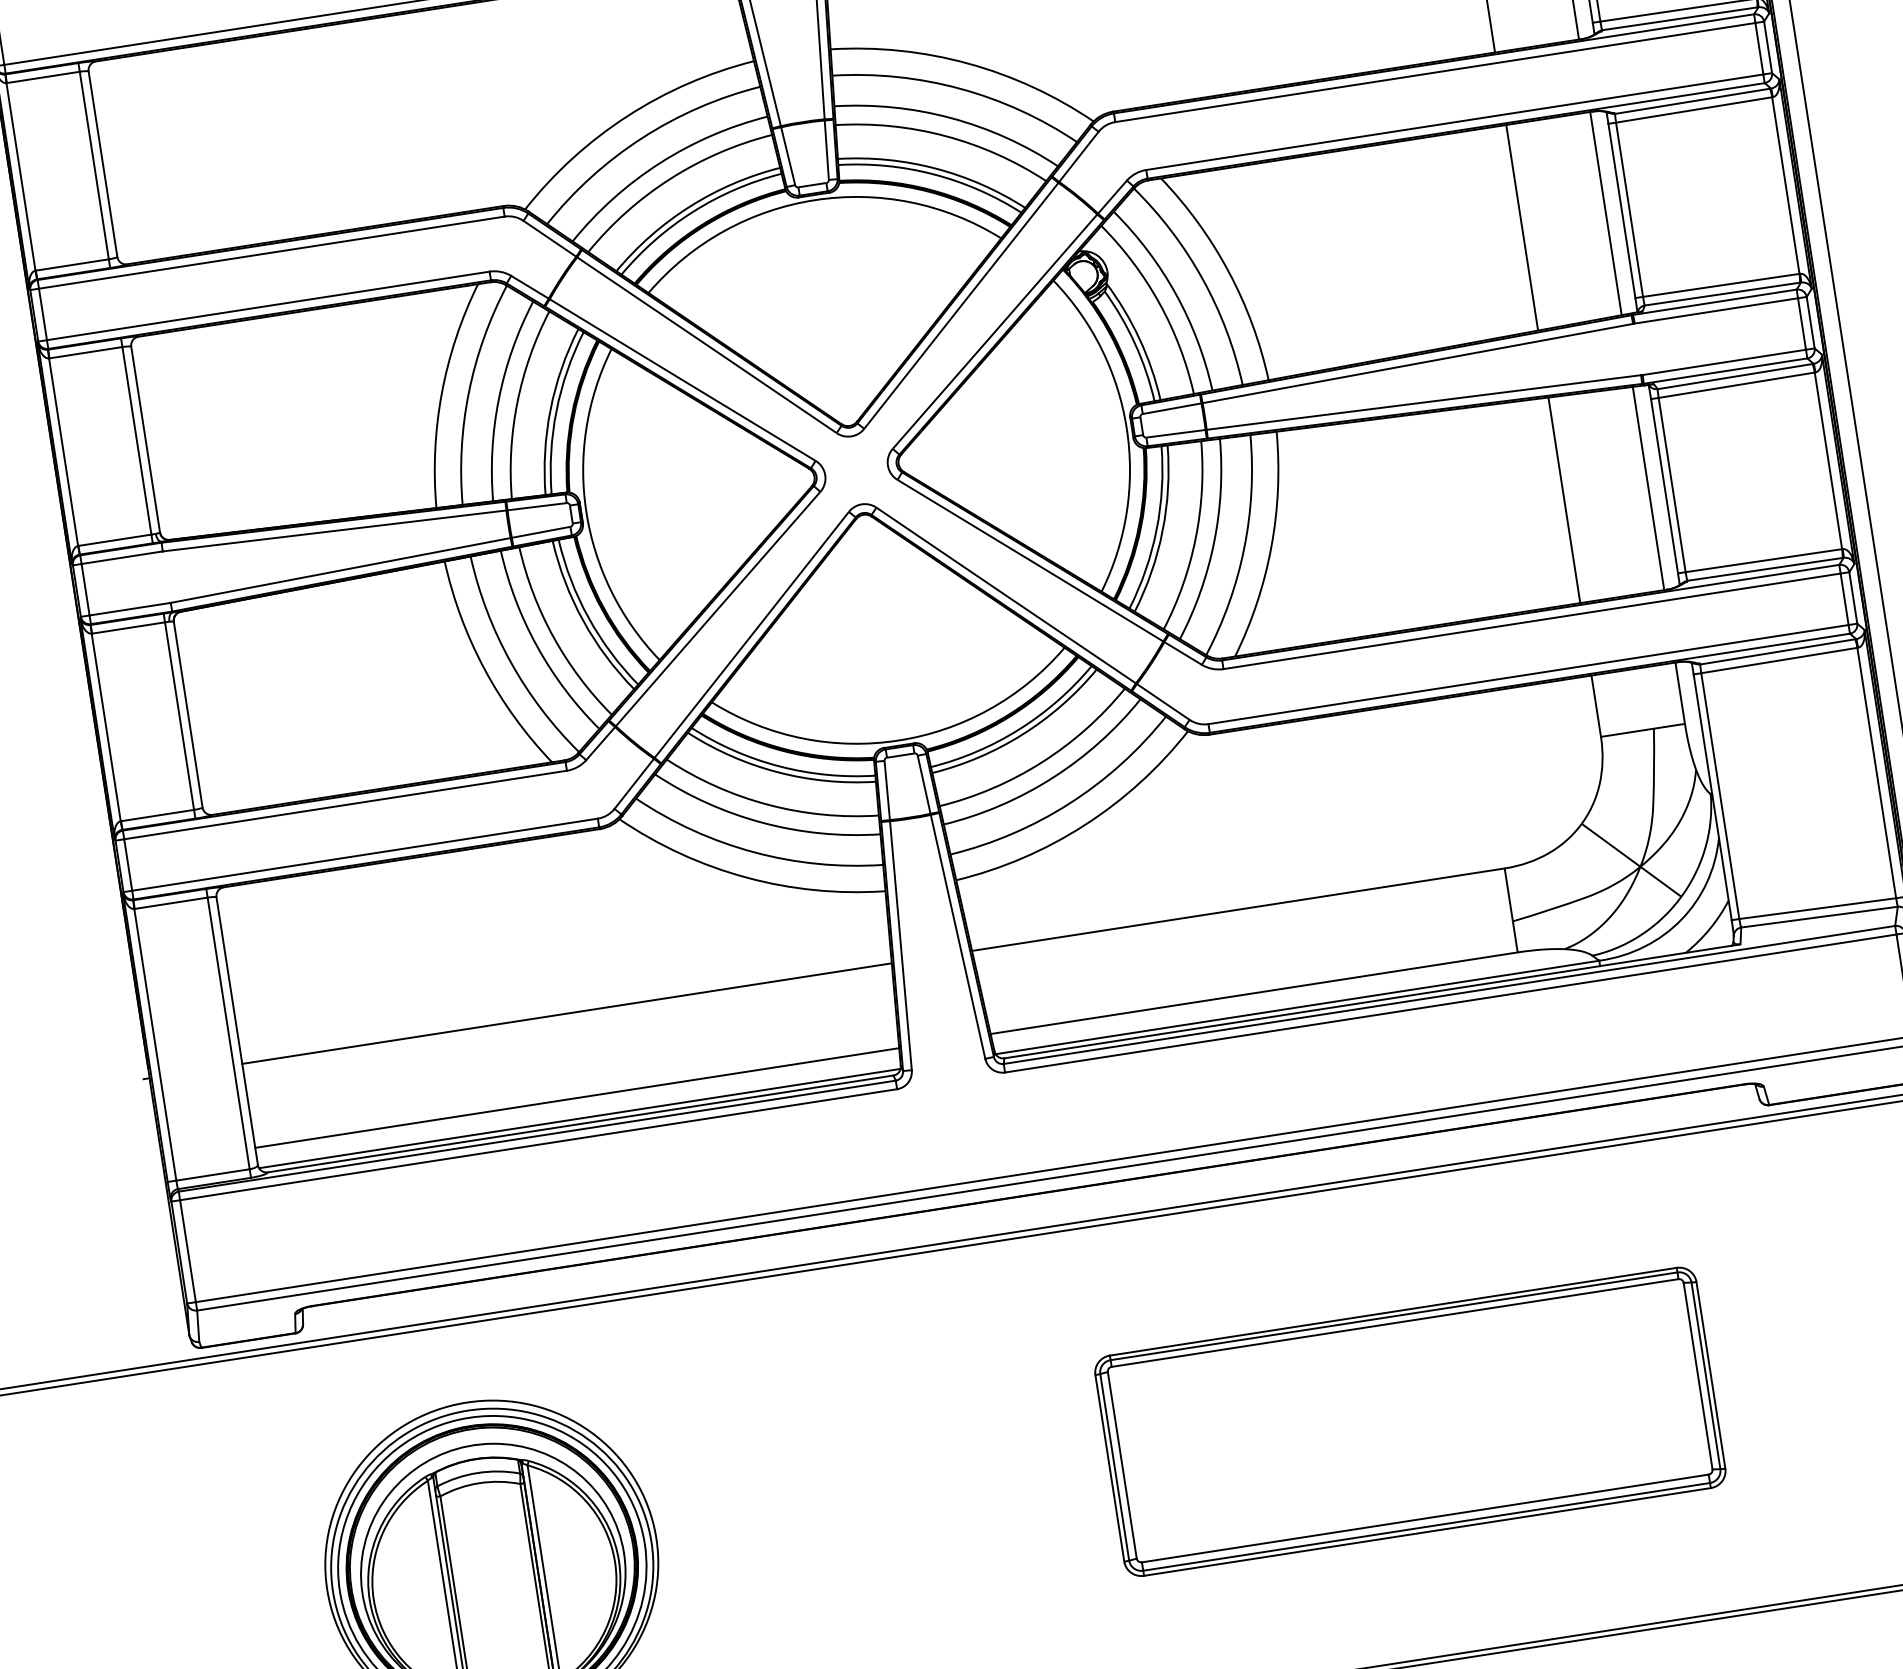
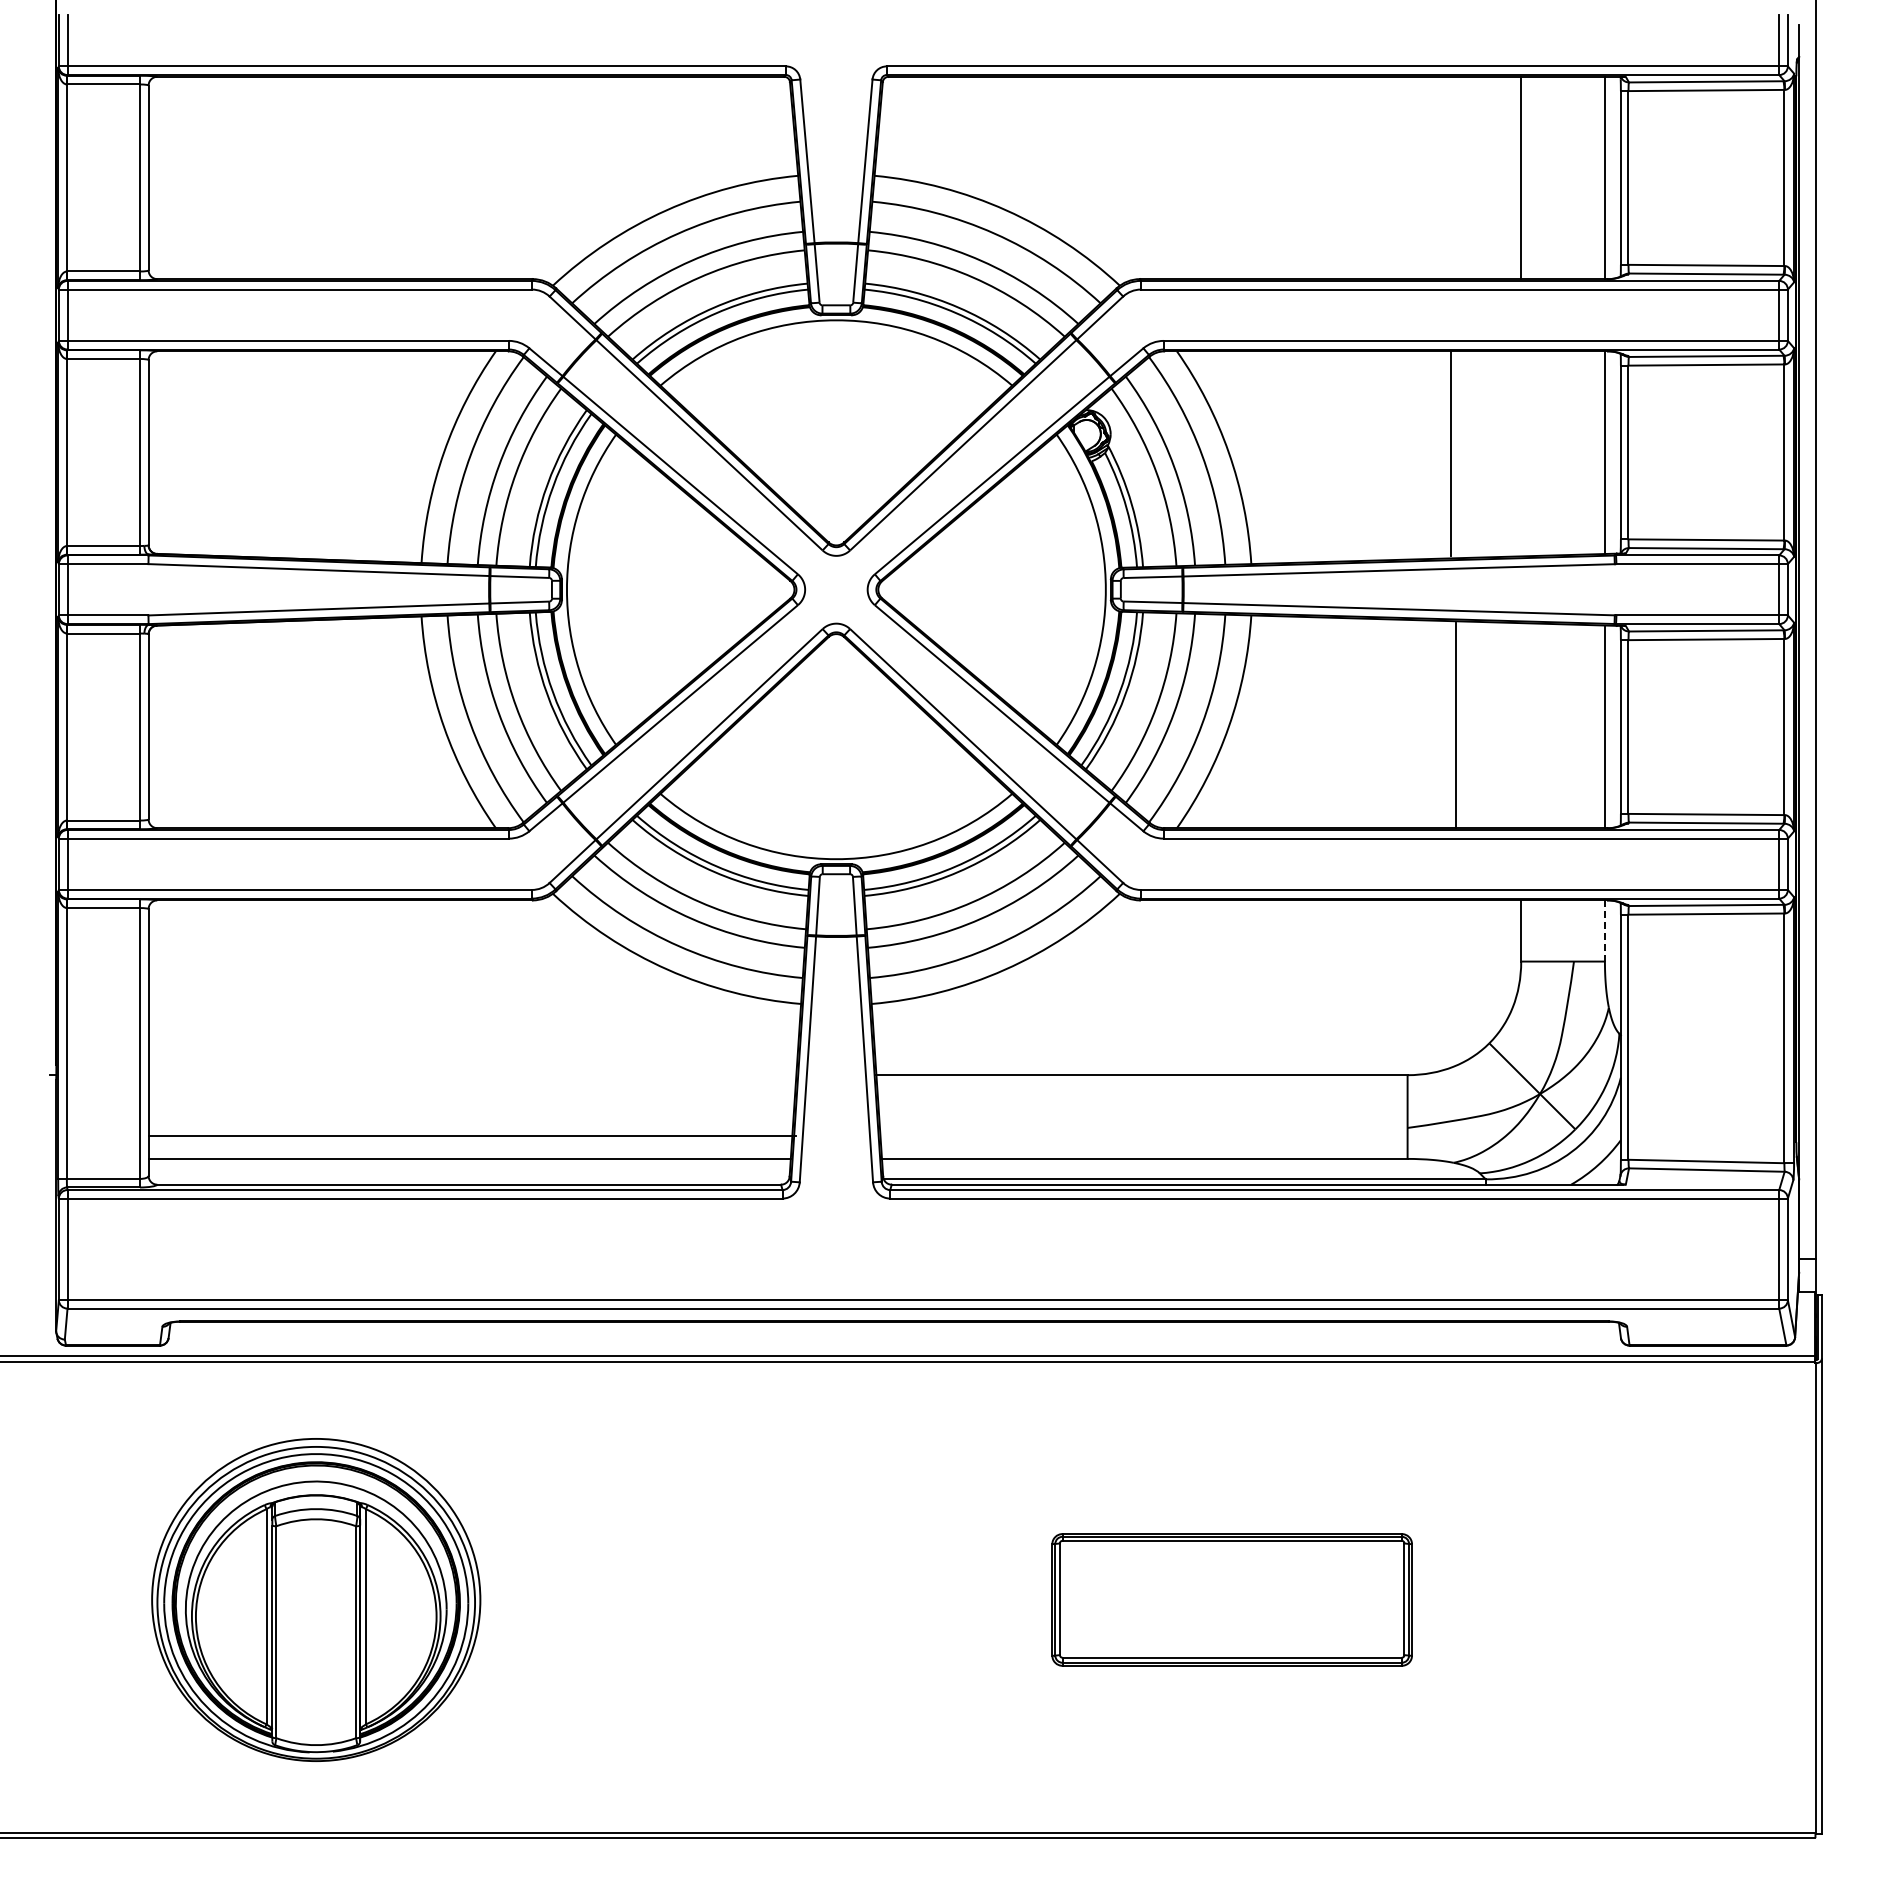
line: (1522, 227) -> (1451, 453), moved
line: (1564, 500) -> (1456, 725), moved
line: (1679, 692) -> (1604, 930), solid -> dashed
line: (567, 1013) -> (472, 1136), moved
line: (579, 1118) -> (468, 1179), removed
part: (1409, 1421) -> (1231, 1599), size x0.6

